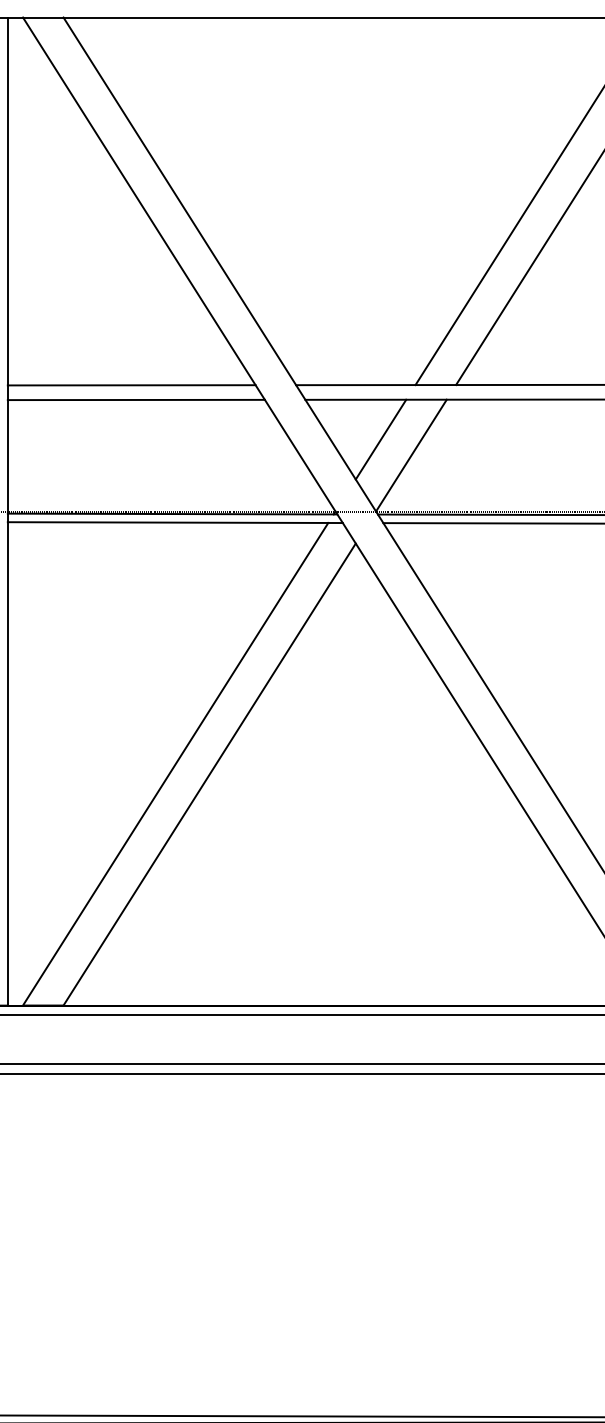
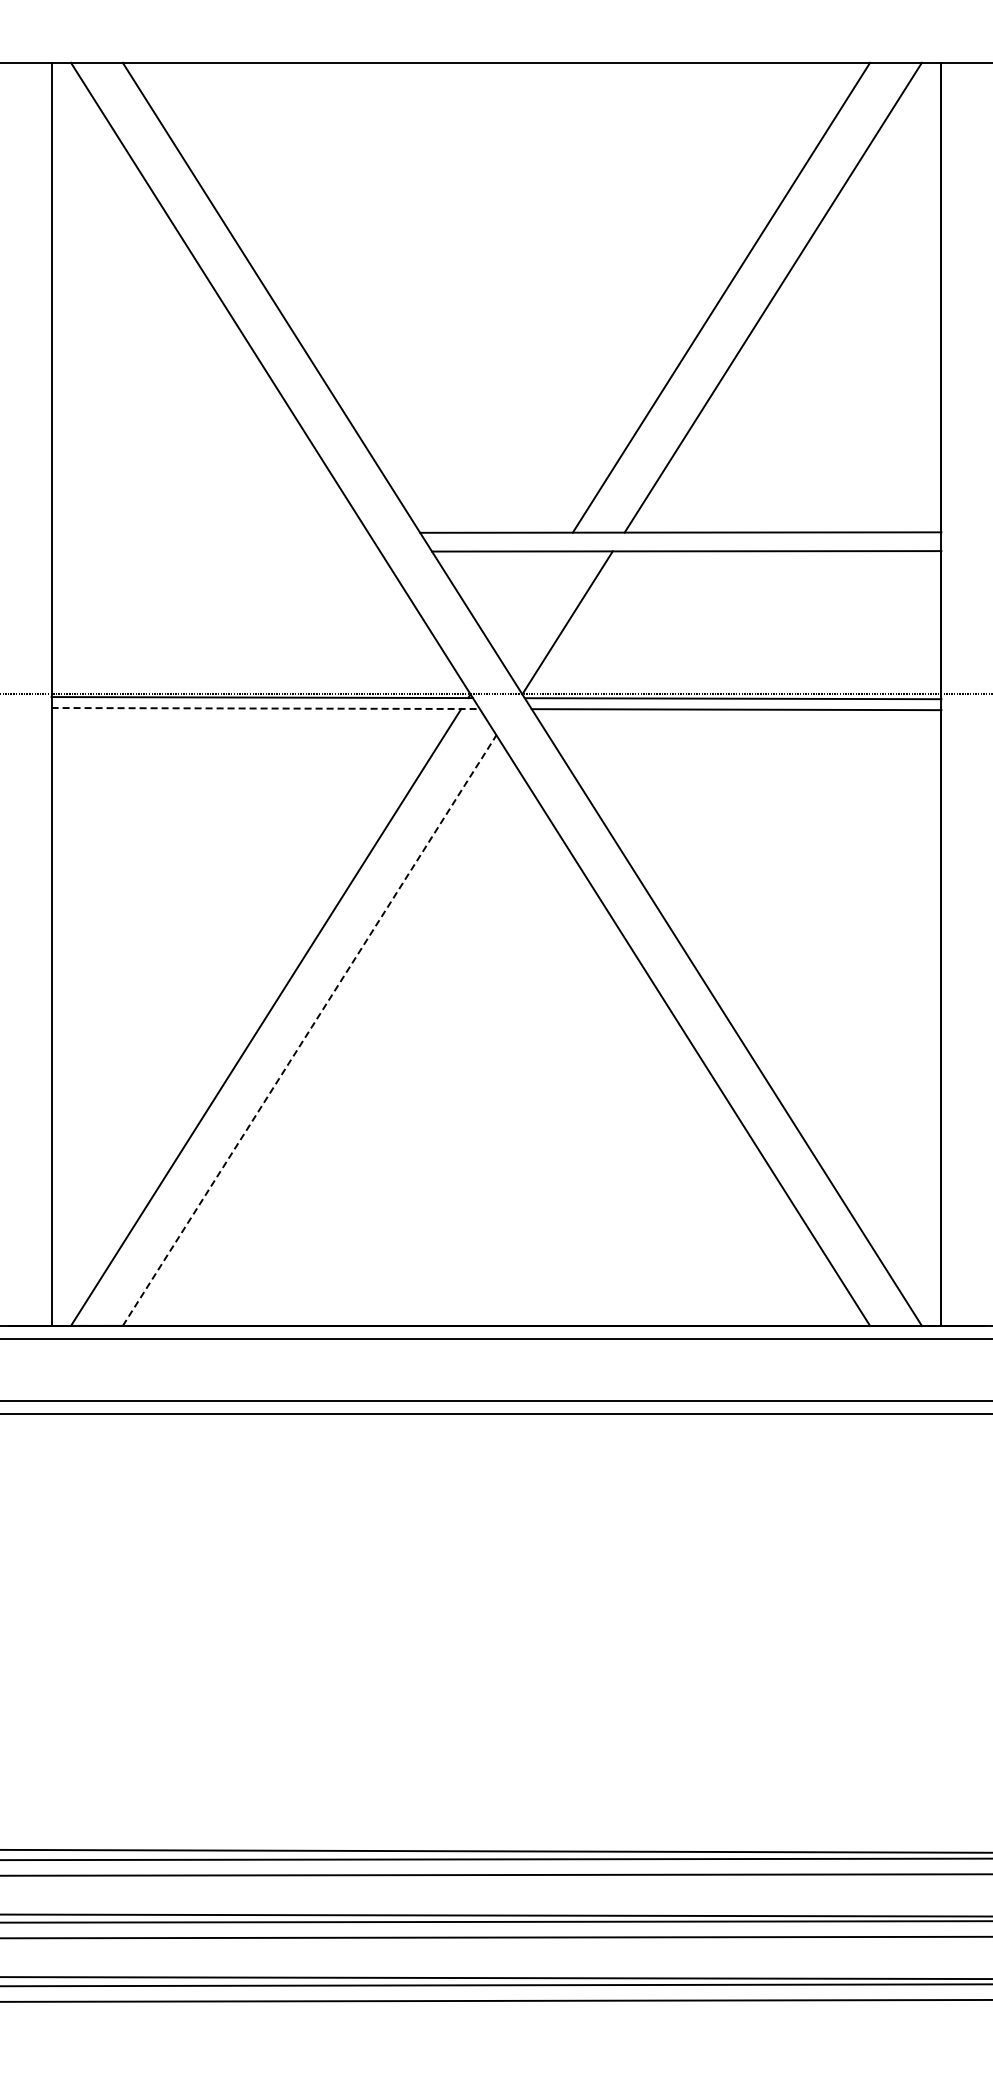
line: (131, 384) -> (209, 532), removed
line: (136, 399) -> (215, 551), removed
line: (380, 439) -> (528, 602), removed
line: (175, 522) -> (266, 708), solid -> dashed
line: (209, 774) -> (309, 1030), solid -> dashed

